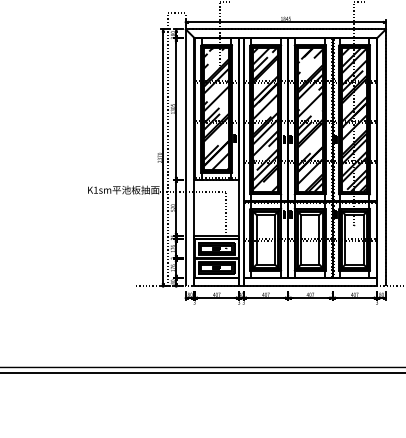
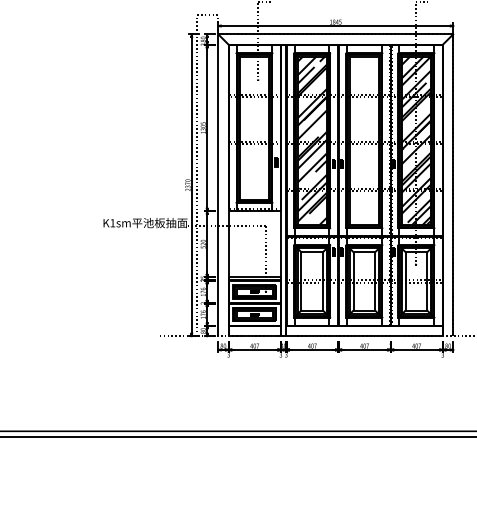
hatch: (216, 109) -> (254, 128), removed
hatch: (309, 119) -> (363, 140), removed

